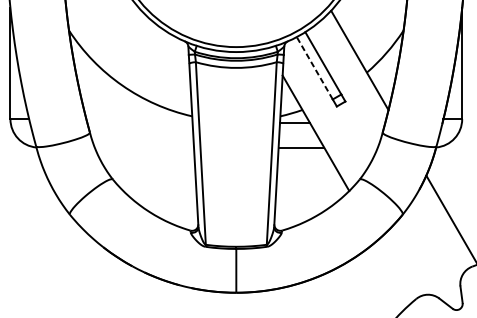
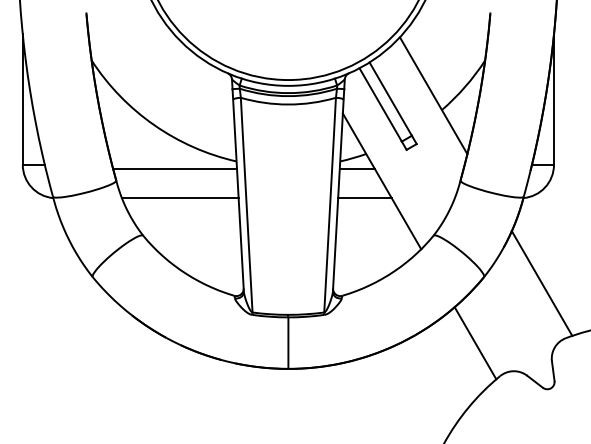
line: (314, 67) -> (380, 104), dashed -> solid
line: (140, 123) -> (175, 169), added
line: (143, 147) -> (179, 198), added
line: (395, 271) -> (475, 343), added

